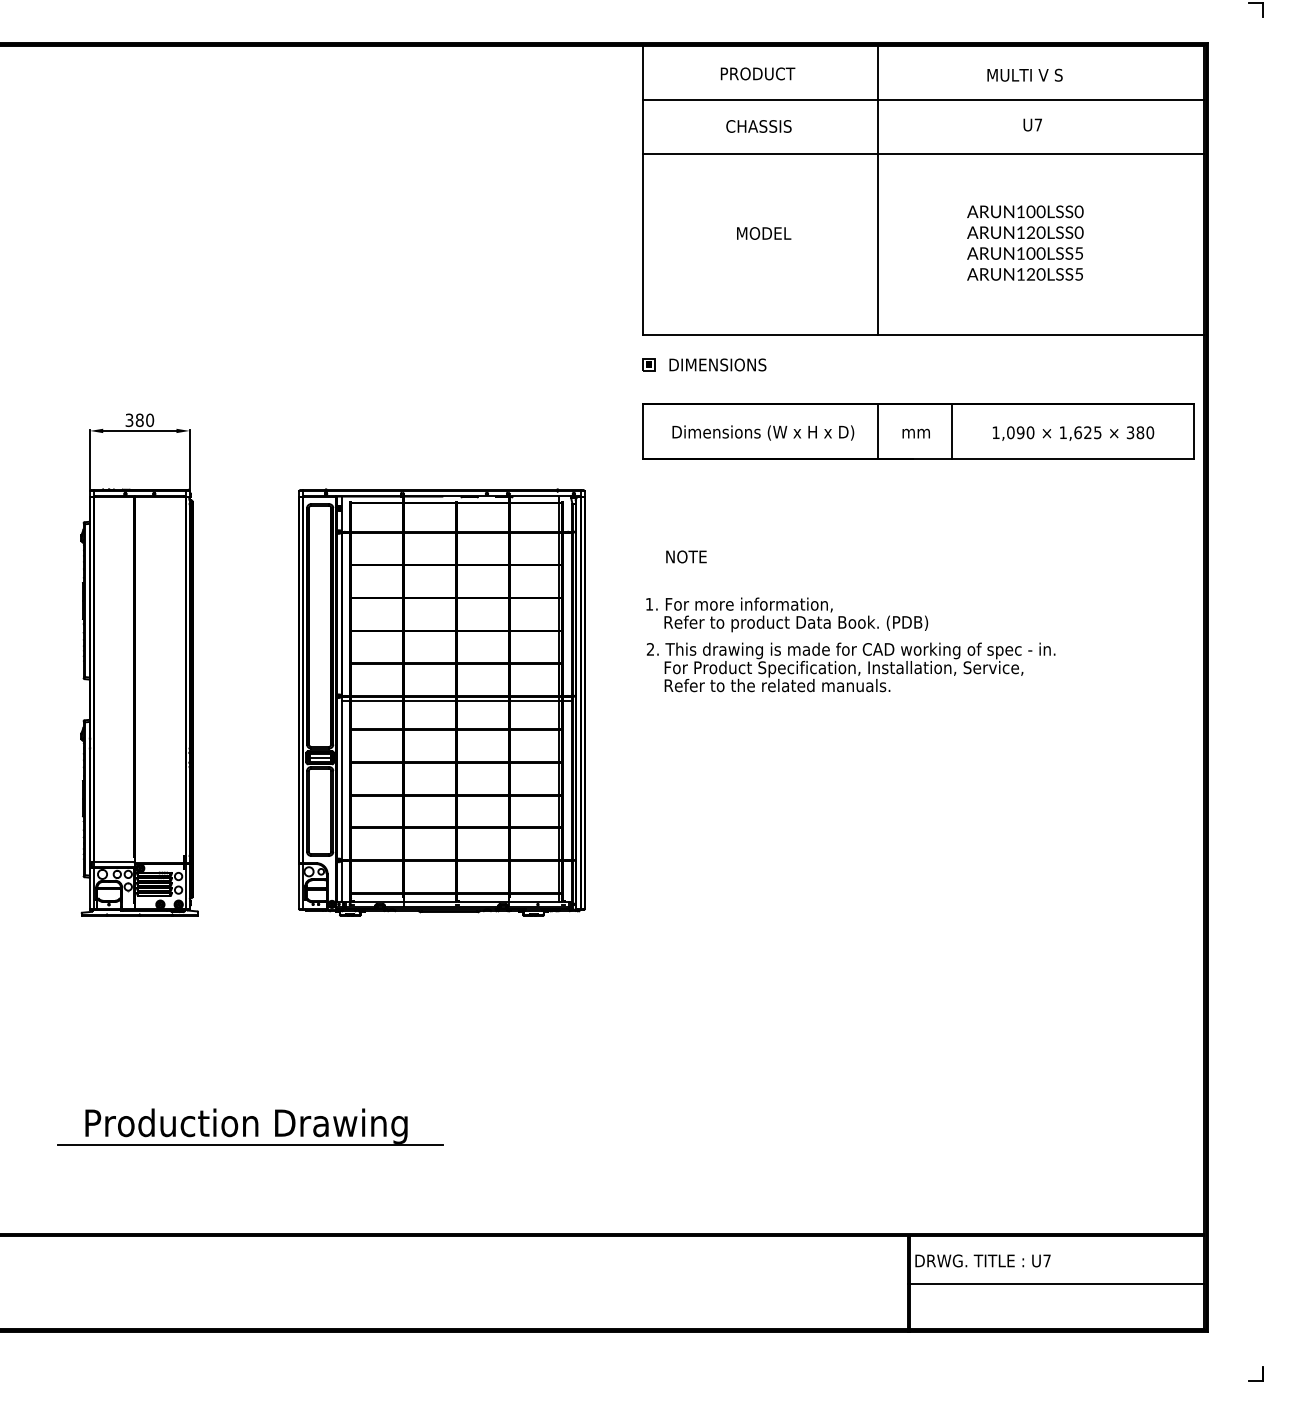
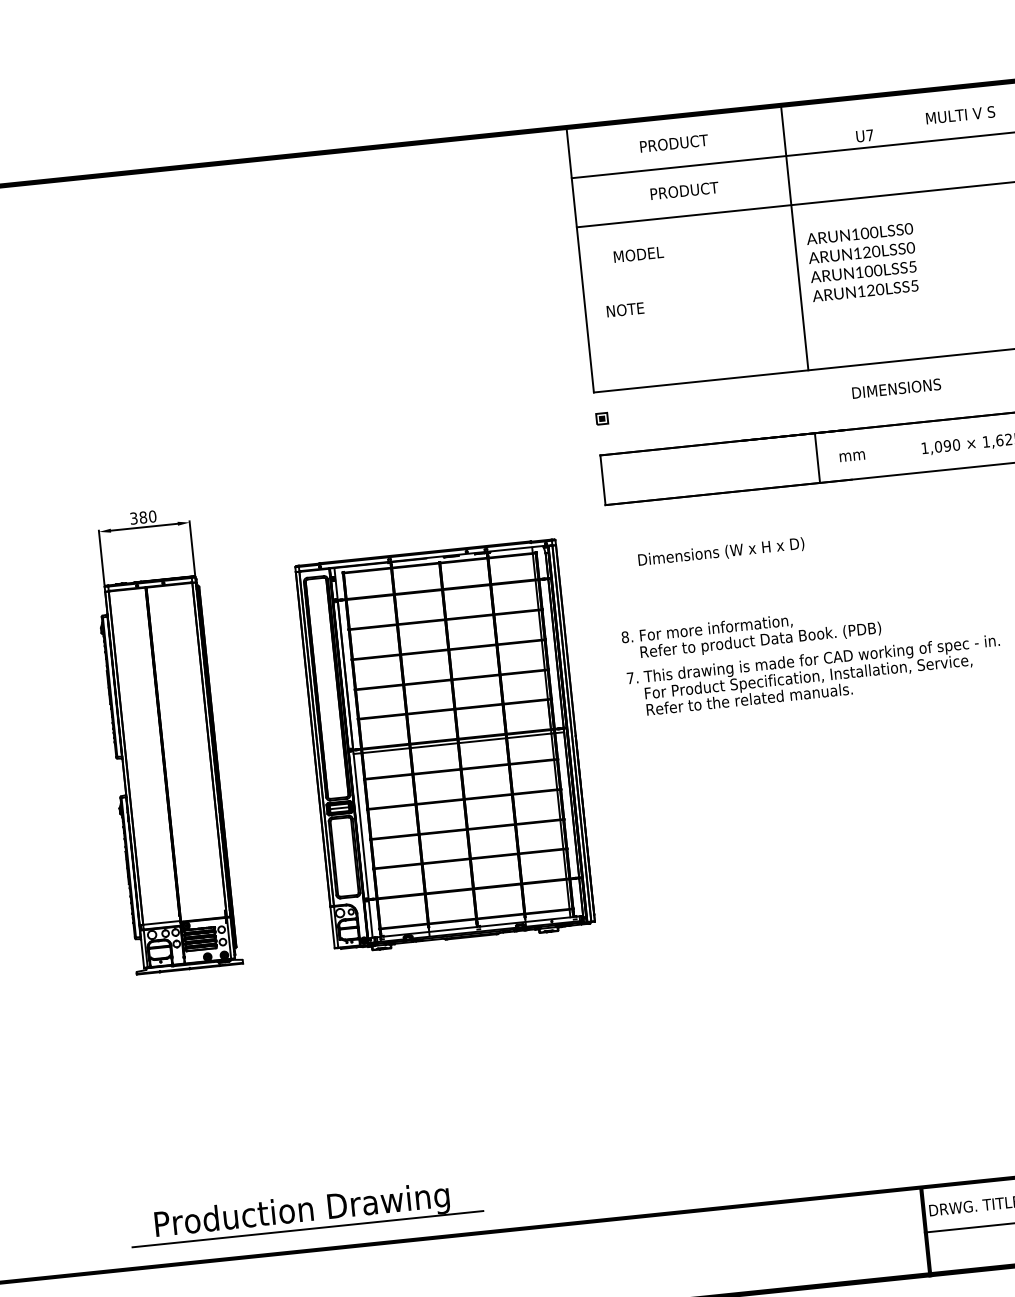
text: (1024, 74) -> (960, 114), moved
text: (1032, 124) -> (864, 135), moved
text: (763, 126) -> (684, 190), CHASSIS -> PRODUCT
text: (764, 233) -> (639, 254), moved
text: (1025, 242) -> (862, 261), moved
text: (717, 364) -> (896, 388), moved
line: (951, 431) -> (884, 451), removed
text: (763, 432) -> (721, 551), moved
text: (686, 556) -> (625, 309), moved
text: (649, 603) -> (625, 636), 1. -> 8.
text: (650, 649) -> (630, 678), 2. -> 7.
part: (250, 1126) -> (306, 1212), moved

